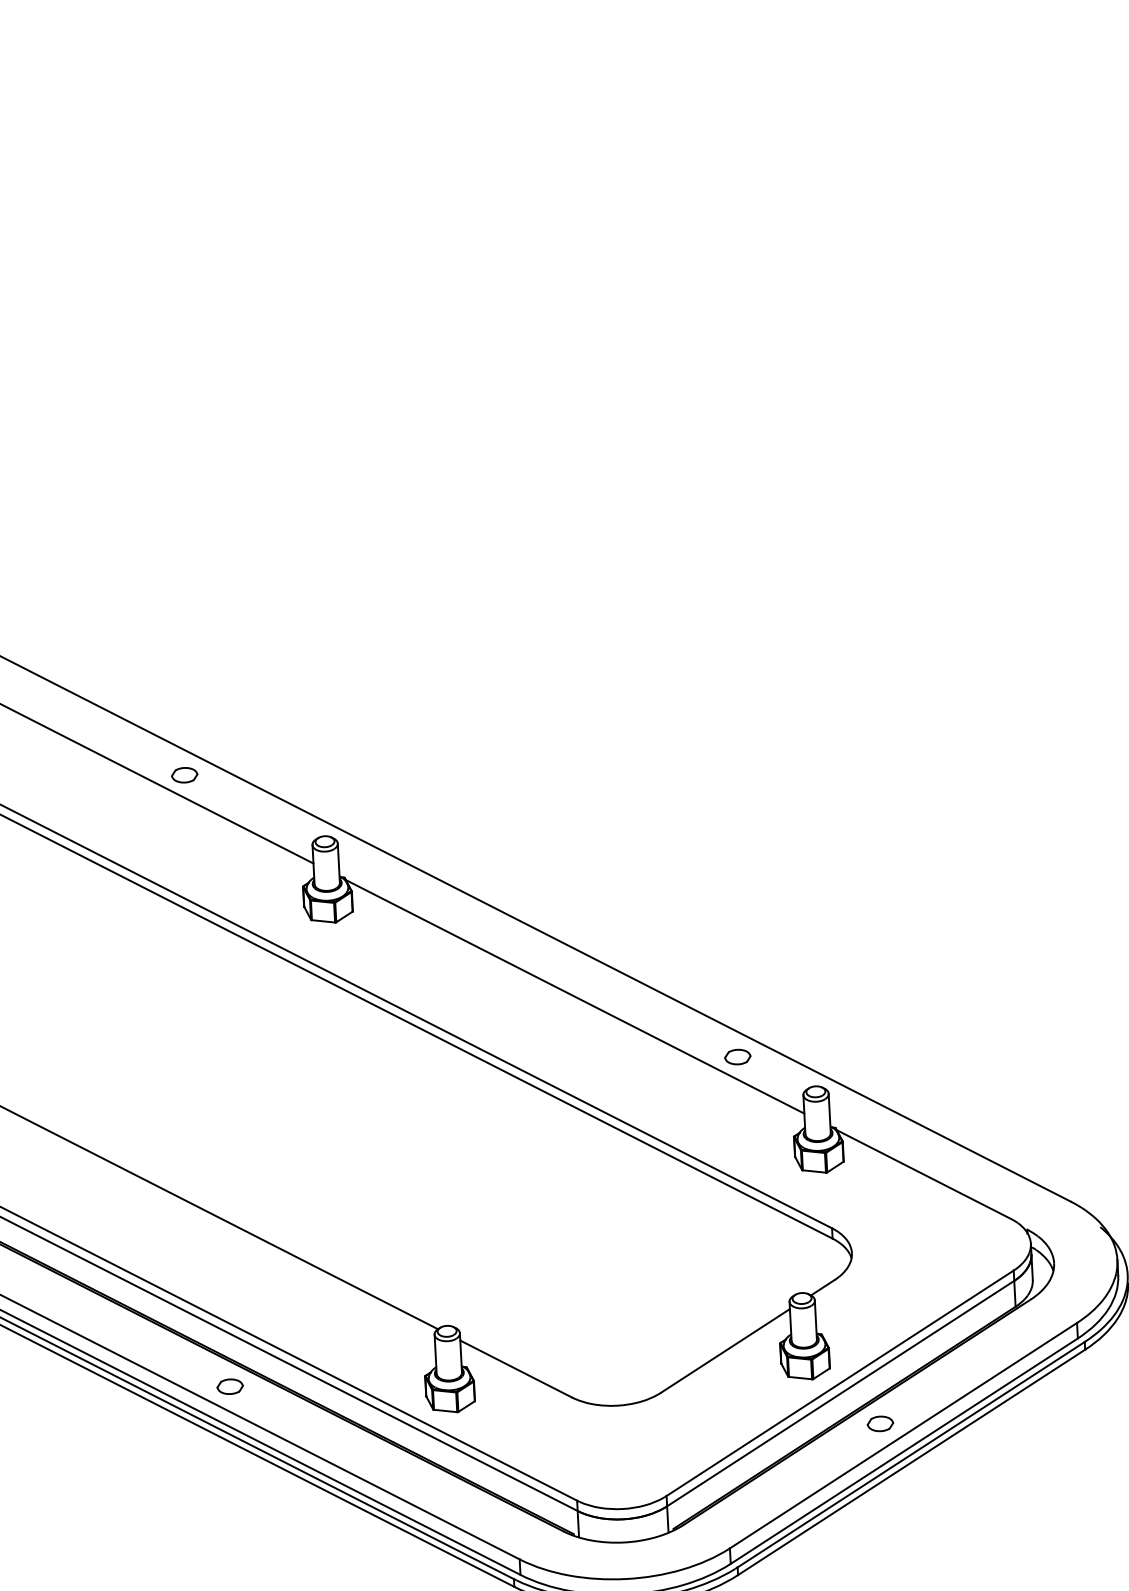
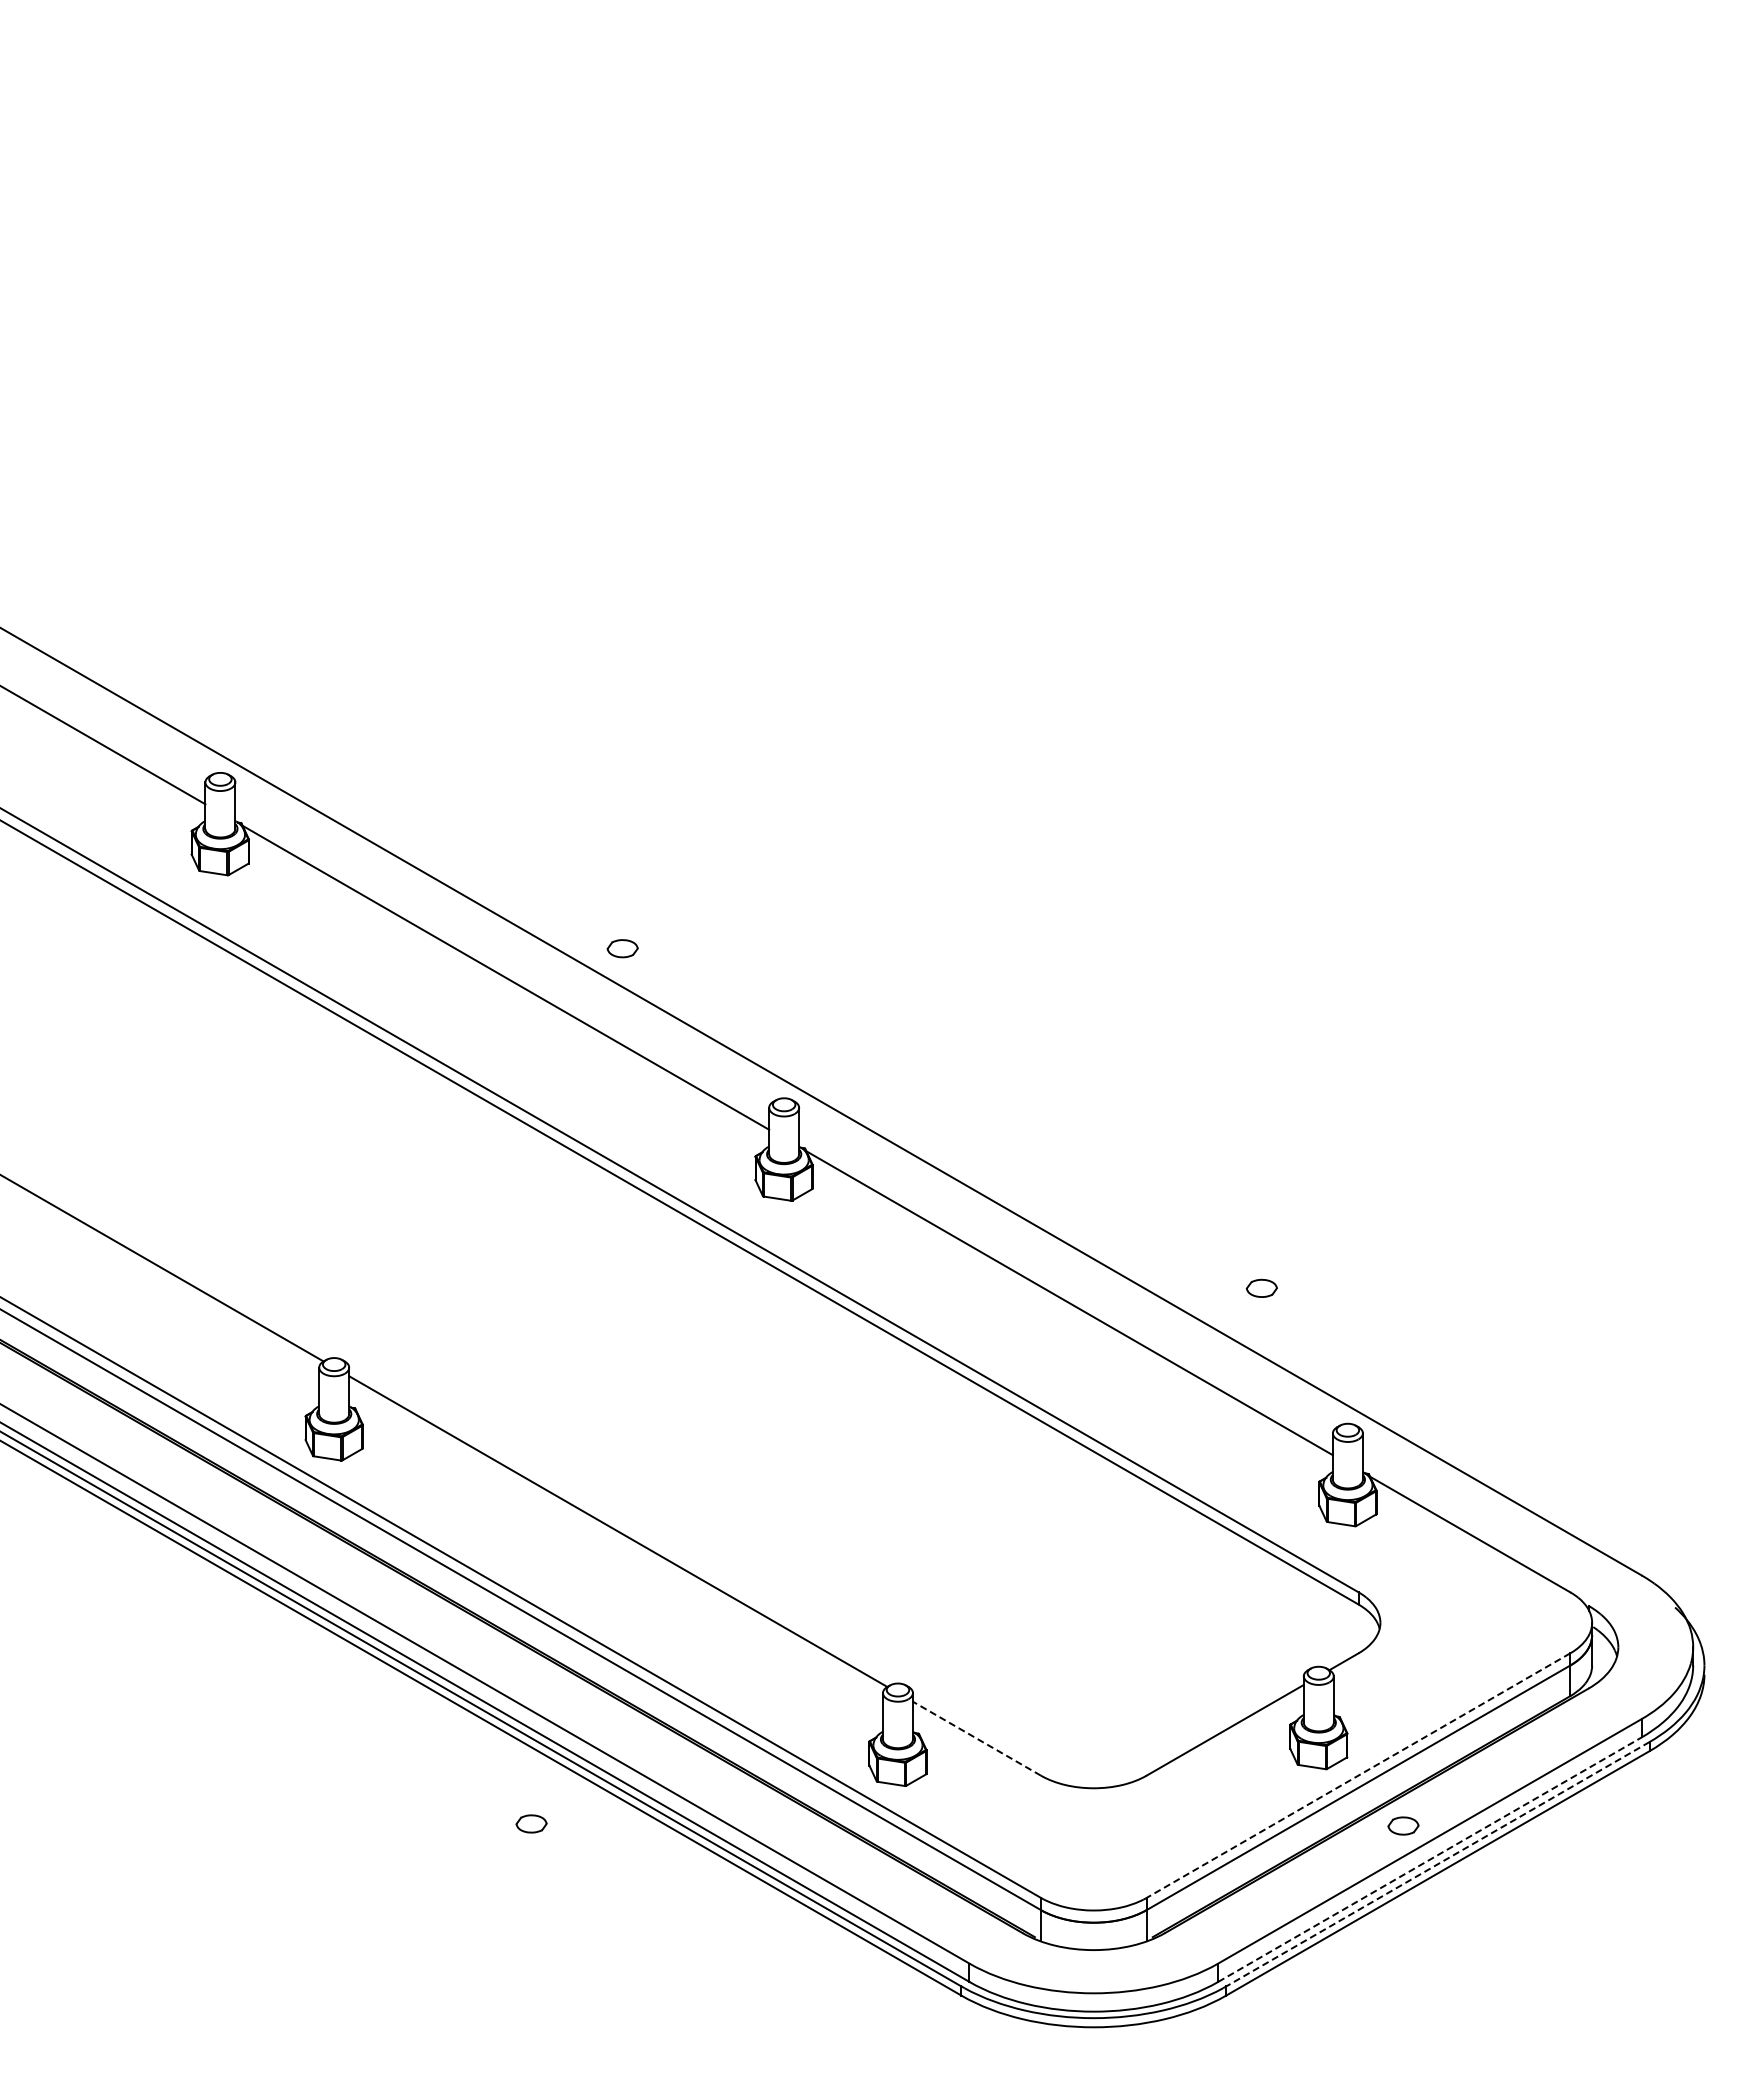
part: (184, 775) -> (622, 948), moved
part: (737, 1056) -> (1261, 1287), moved
line: (515, 1368) -> (976, 1738), solid -> dashed
line: (840, 1383) -> (1358, 1775), solid -> dashed
part: (230, 1386) -> (531, 1823), moved
line: (904, 1450) -> (1430, 1859), solid -> dashed
line: (910, 1454) -> (1437, 1864), solid -> dashed

